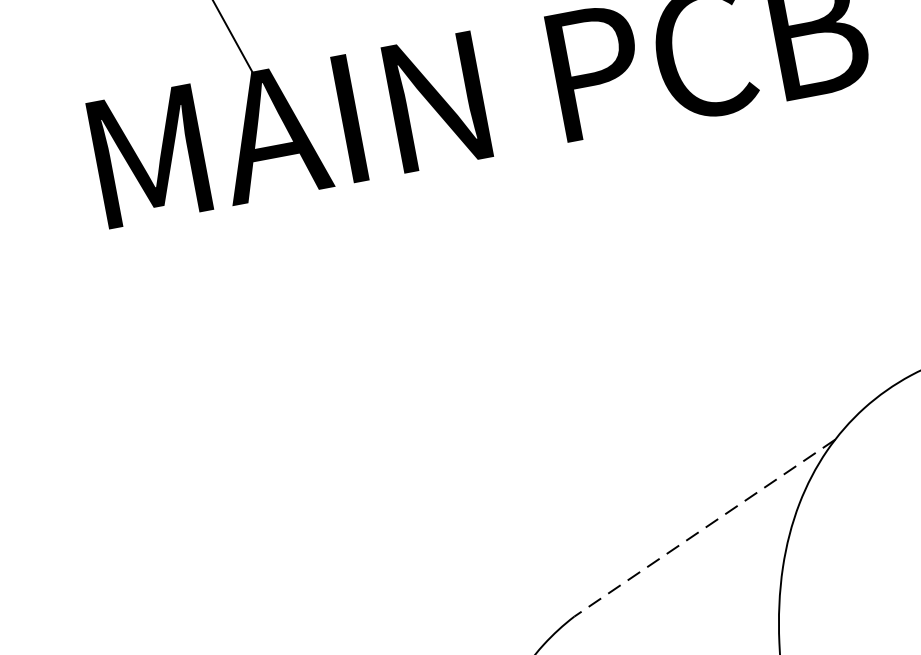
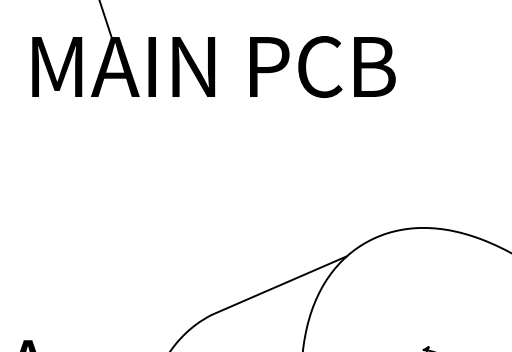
line: (704, 528) -> (279, 285), dashed -> solid

